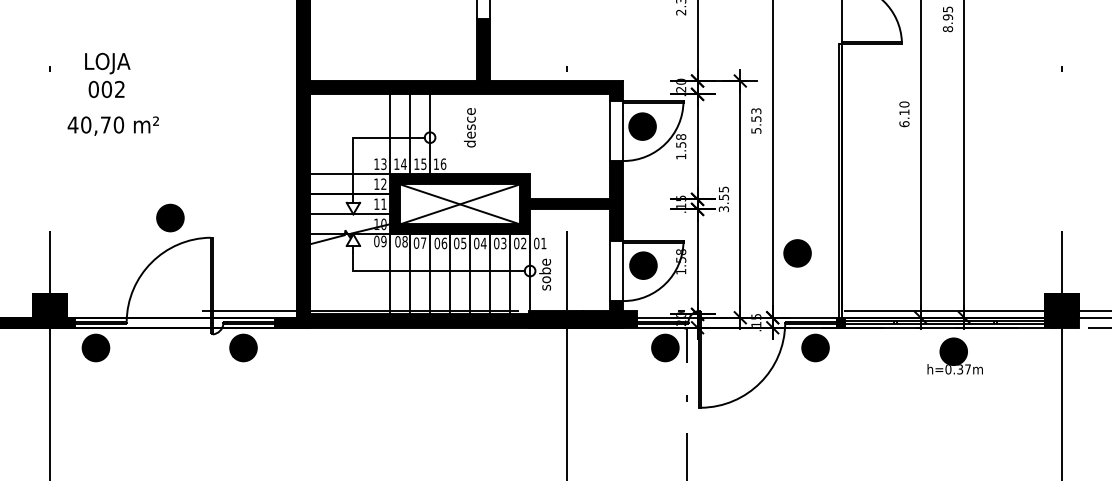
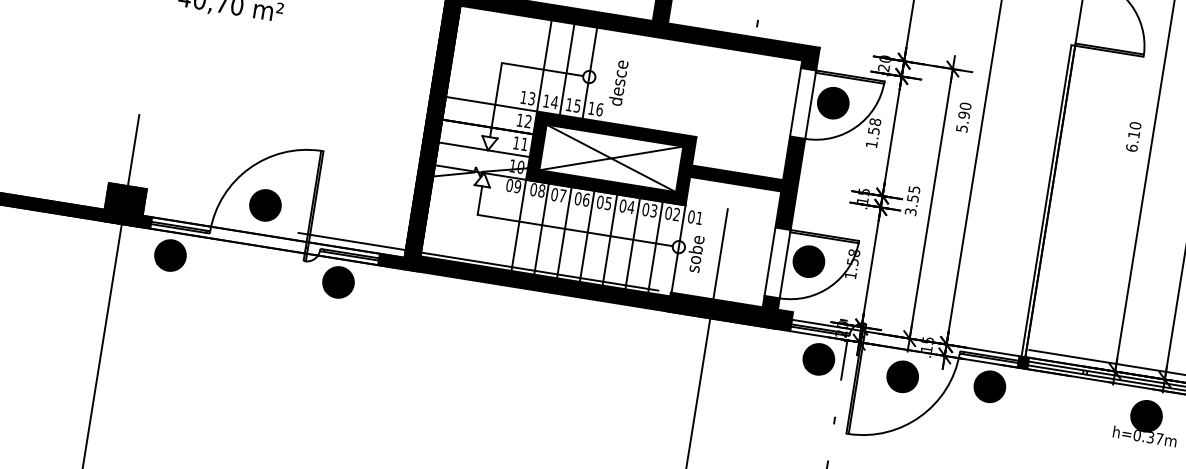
text: (756, 115) -> (965, 111), 5.53 -> 5.90
text: (469, 127) -> (618, 82), moved
part: (170, 217) -> (265, 204), moved
part: (797, 253) -> (902, 376), moved

